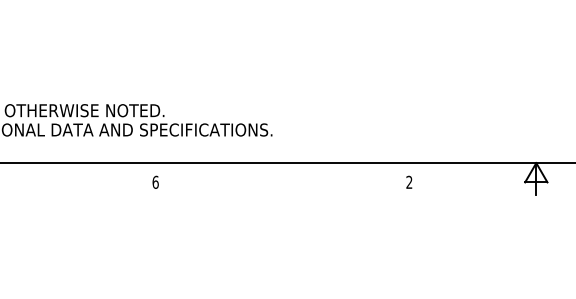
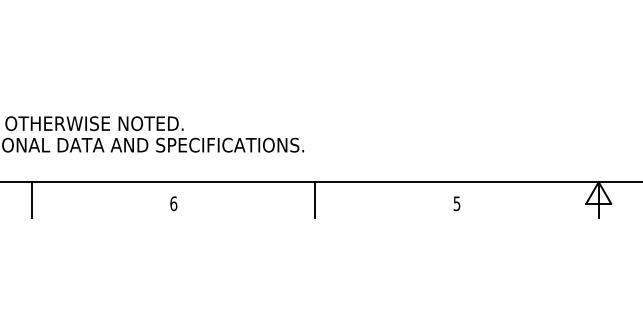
line: (28, 179) -> (31, 200), added
line: (282, 179) -> (315, 200), added
text: (409, 181) -> (457, 202), 2 -> 5

